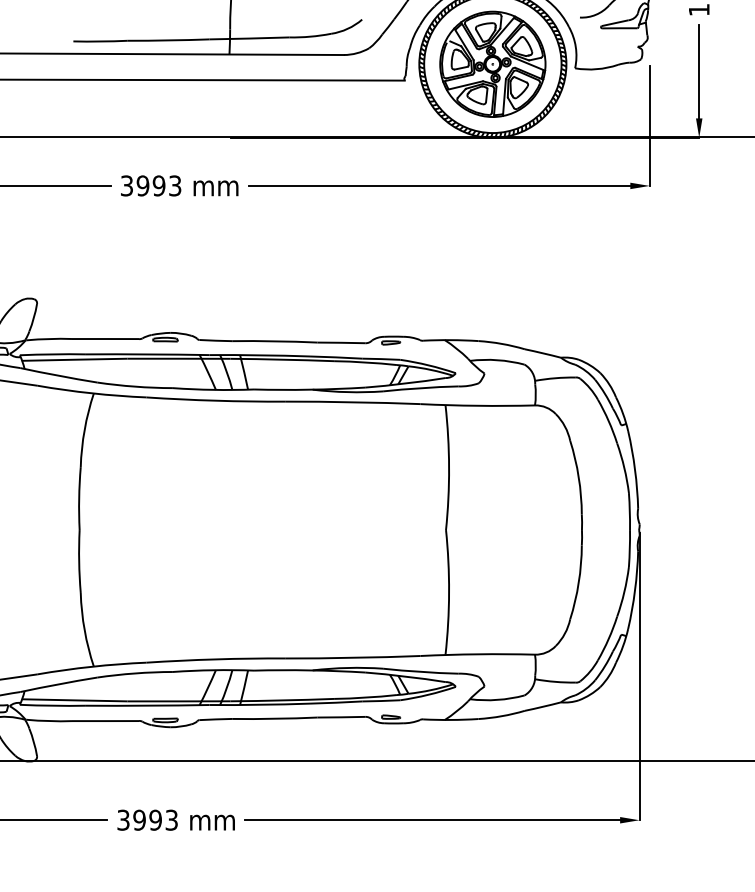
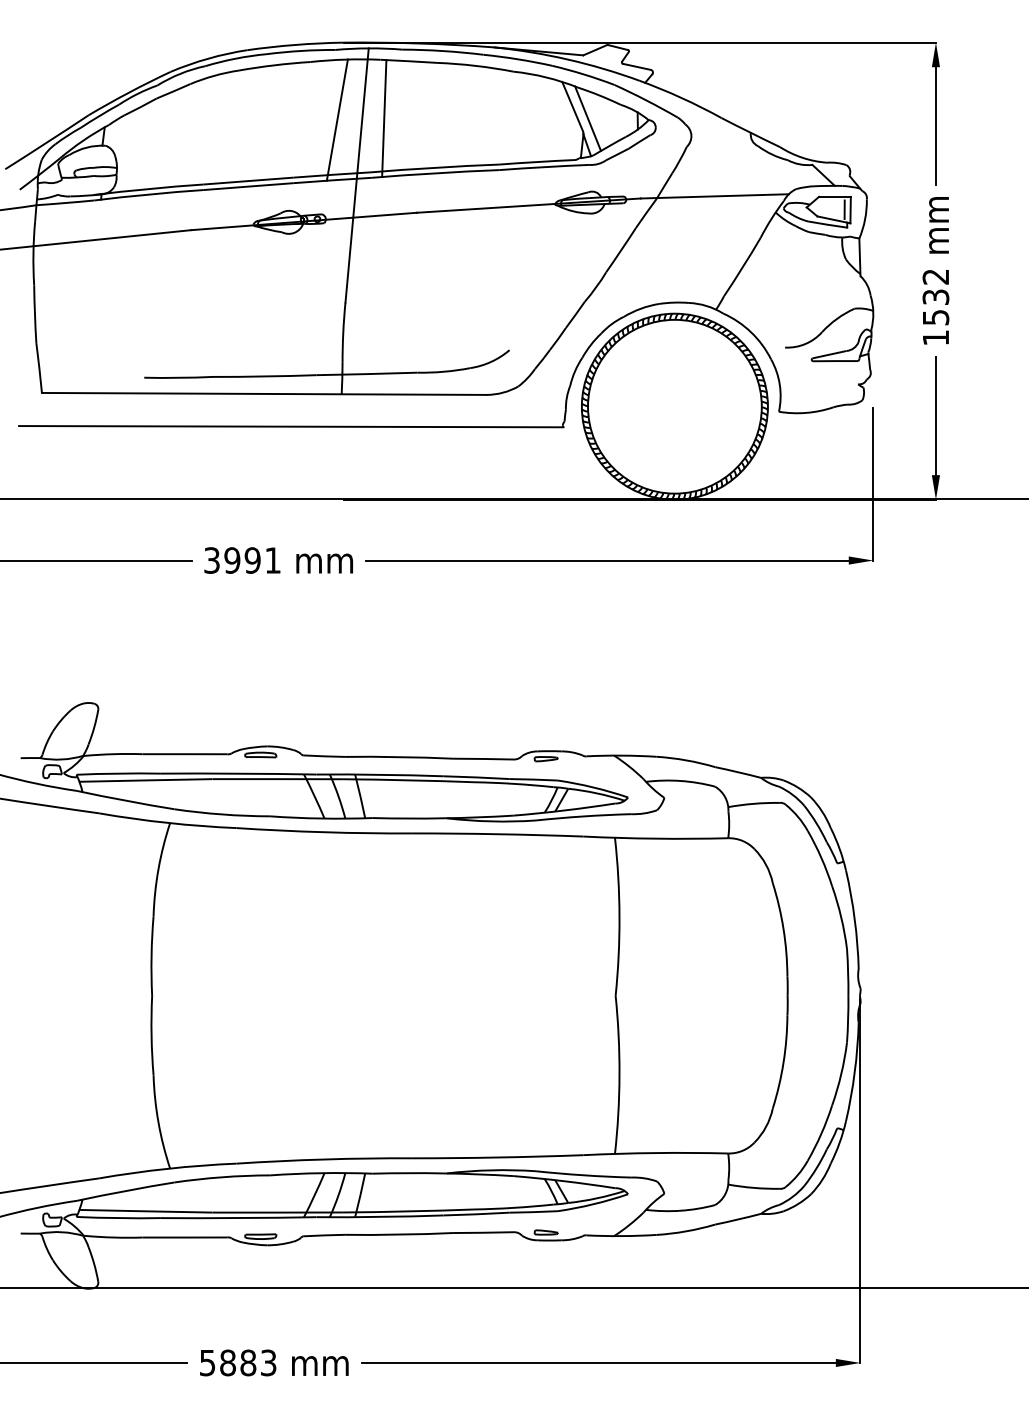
part: (492, 64) -> (674, 406), removed
text: (174, 185) -> (272, 560), 3993 -> 3991
text: (139, 819) -> (228, 1362), 3993 -> 5883

